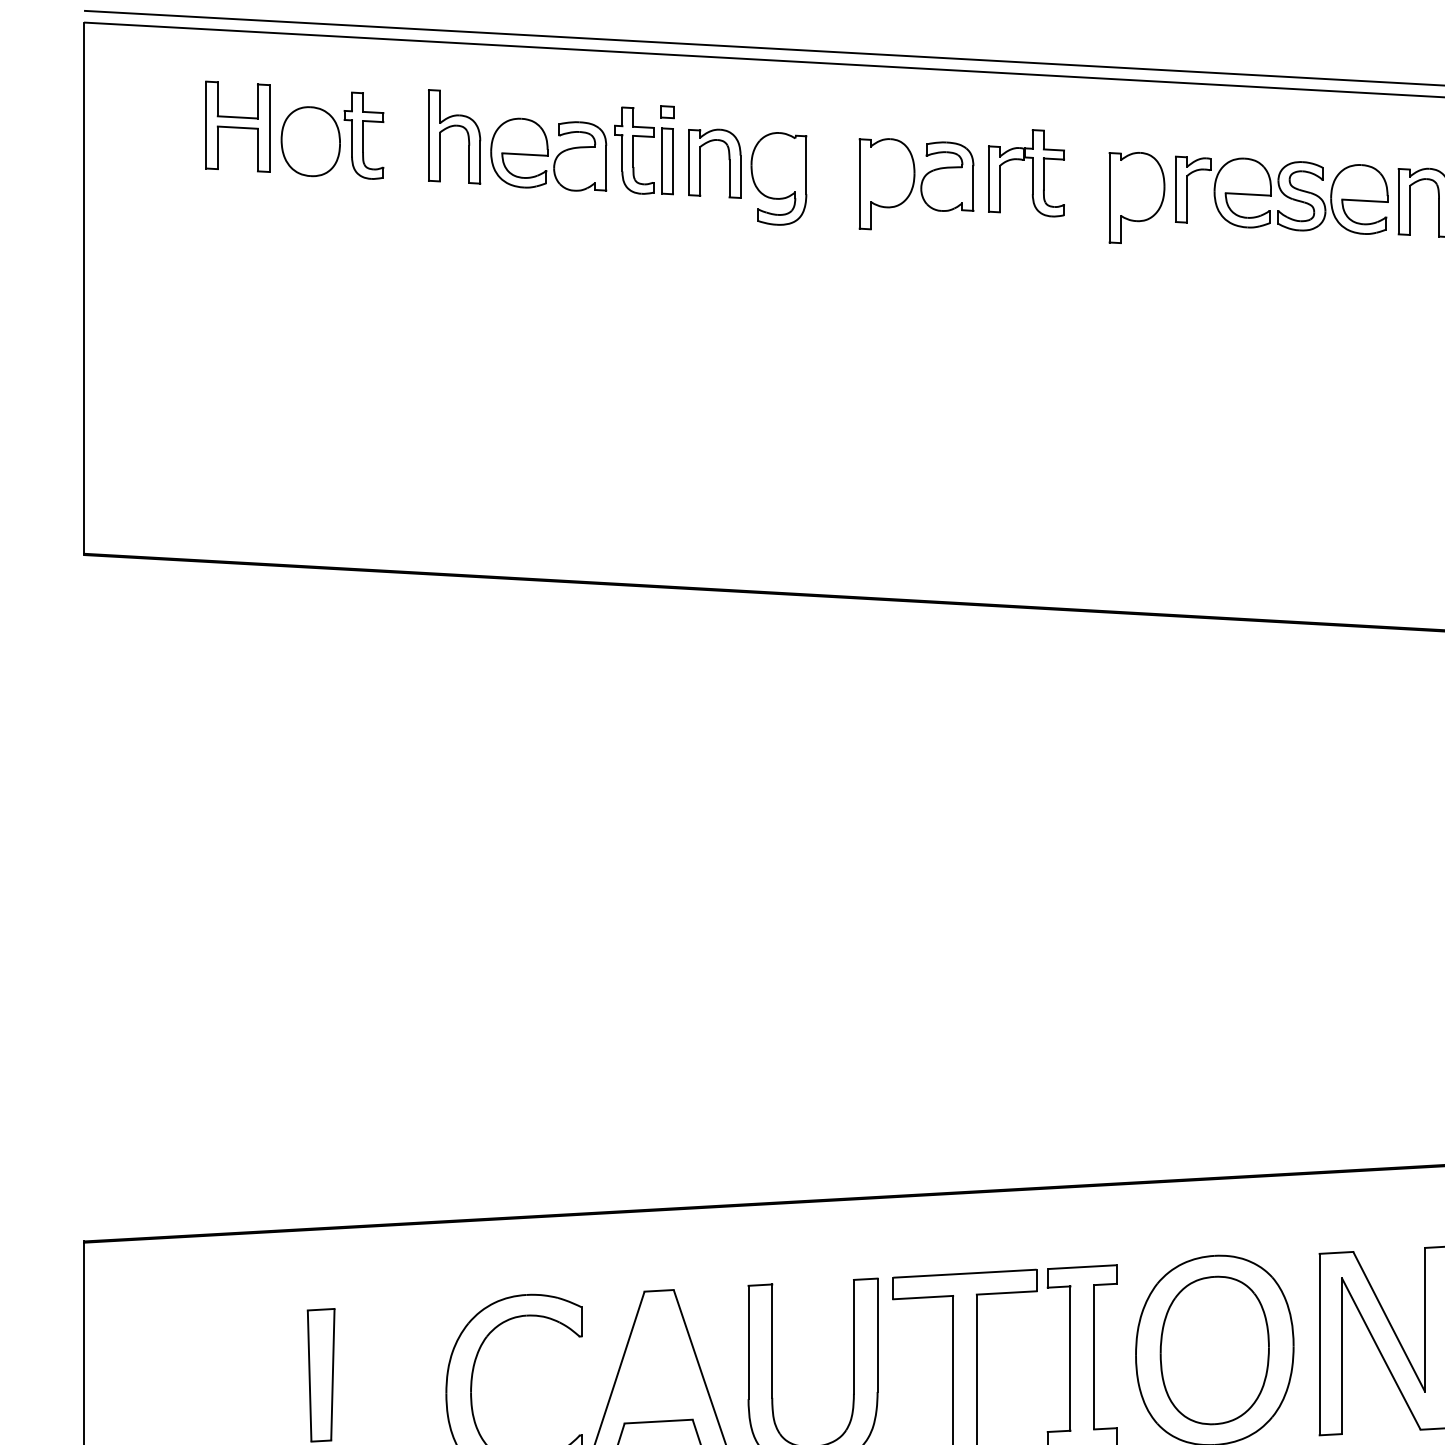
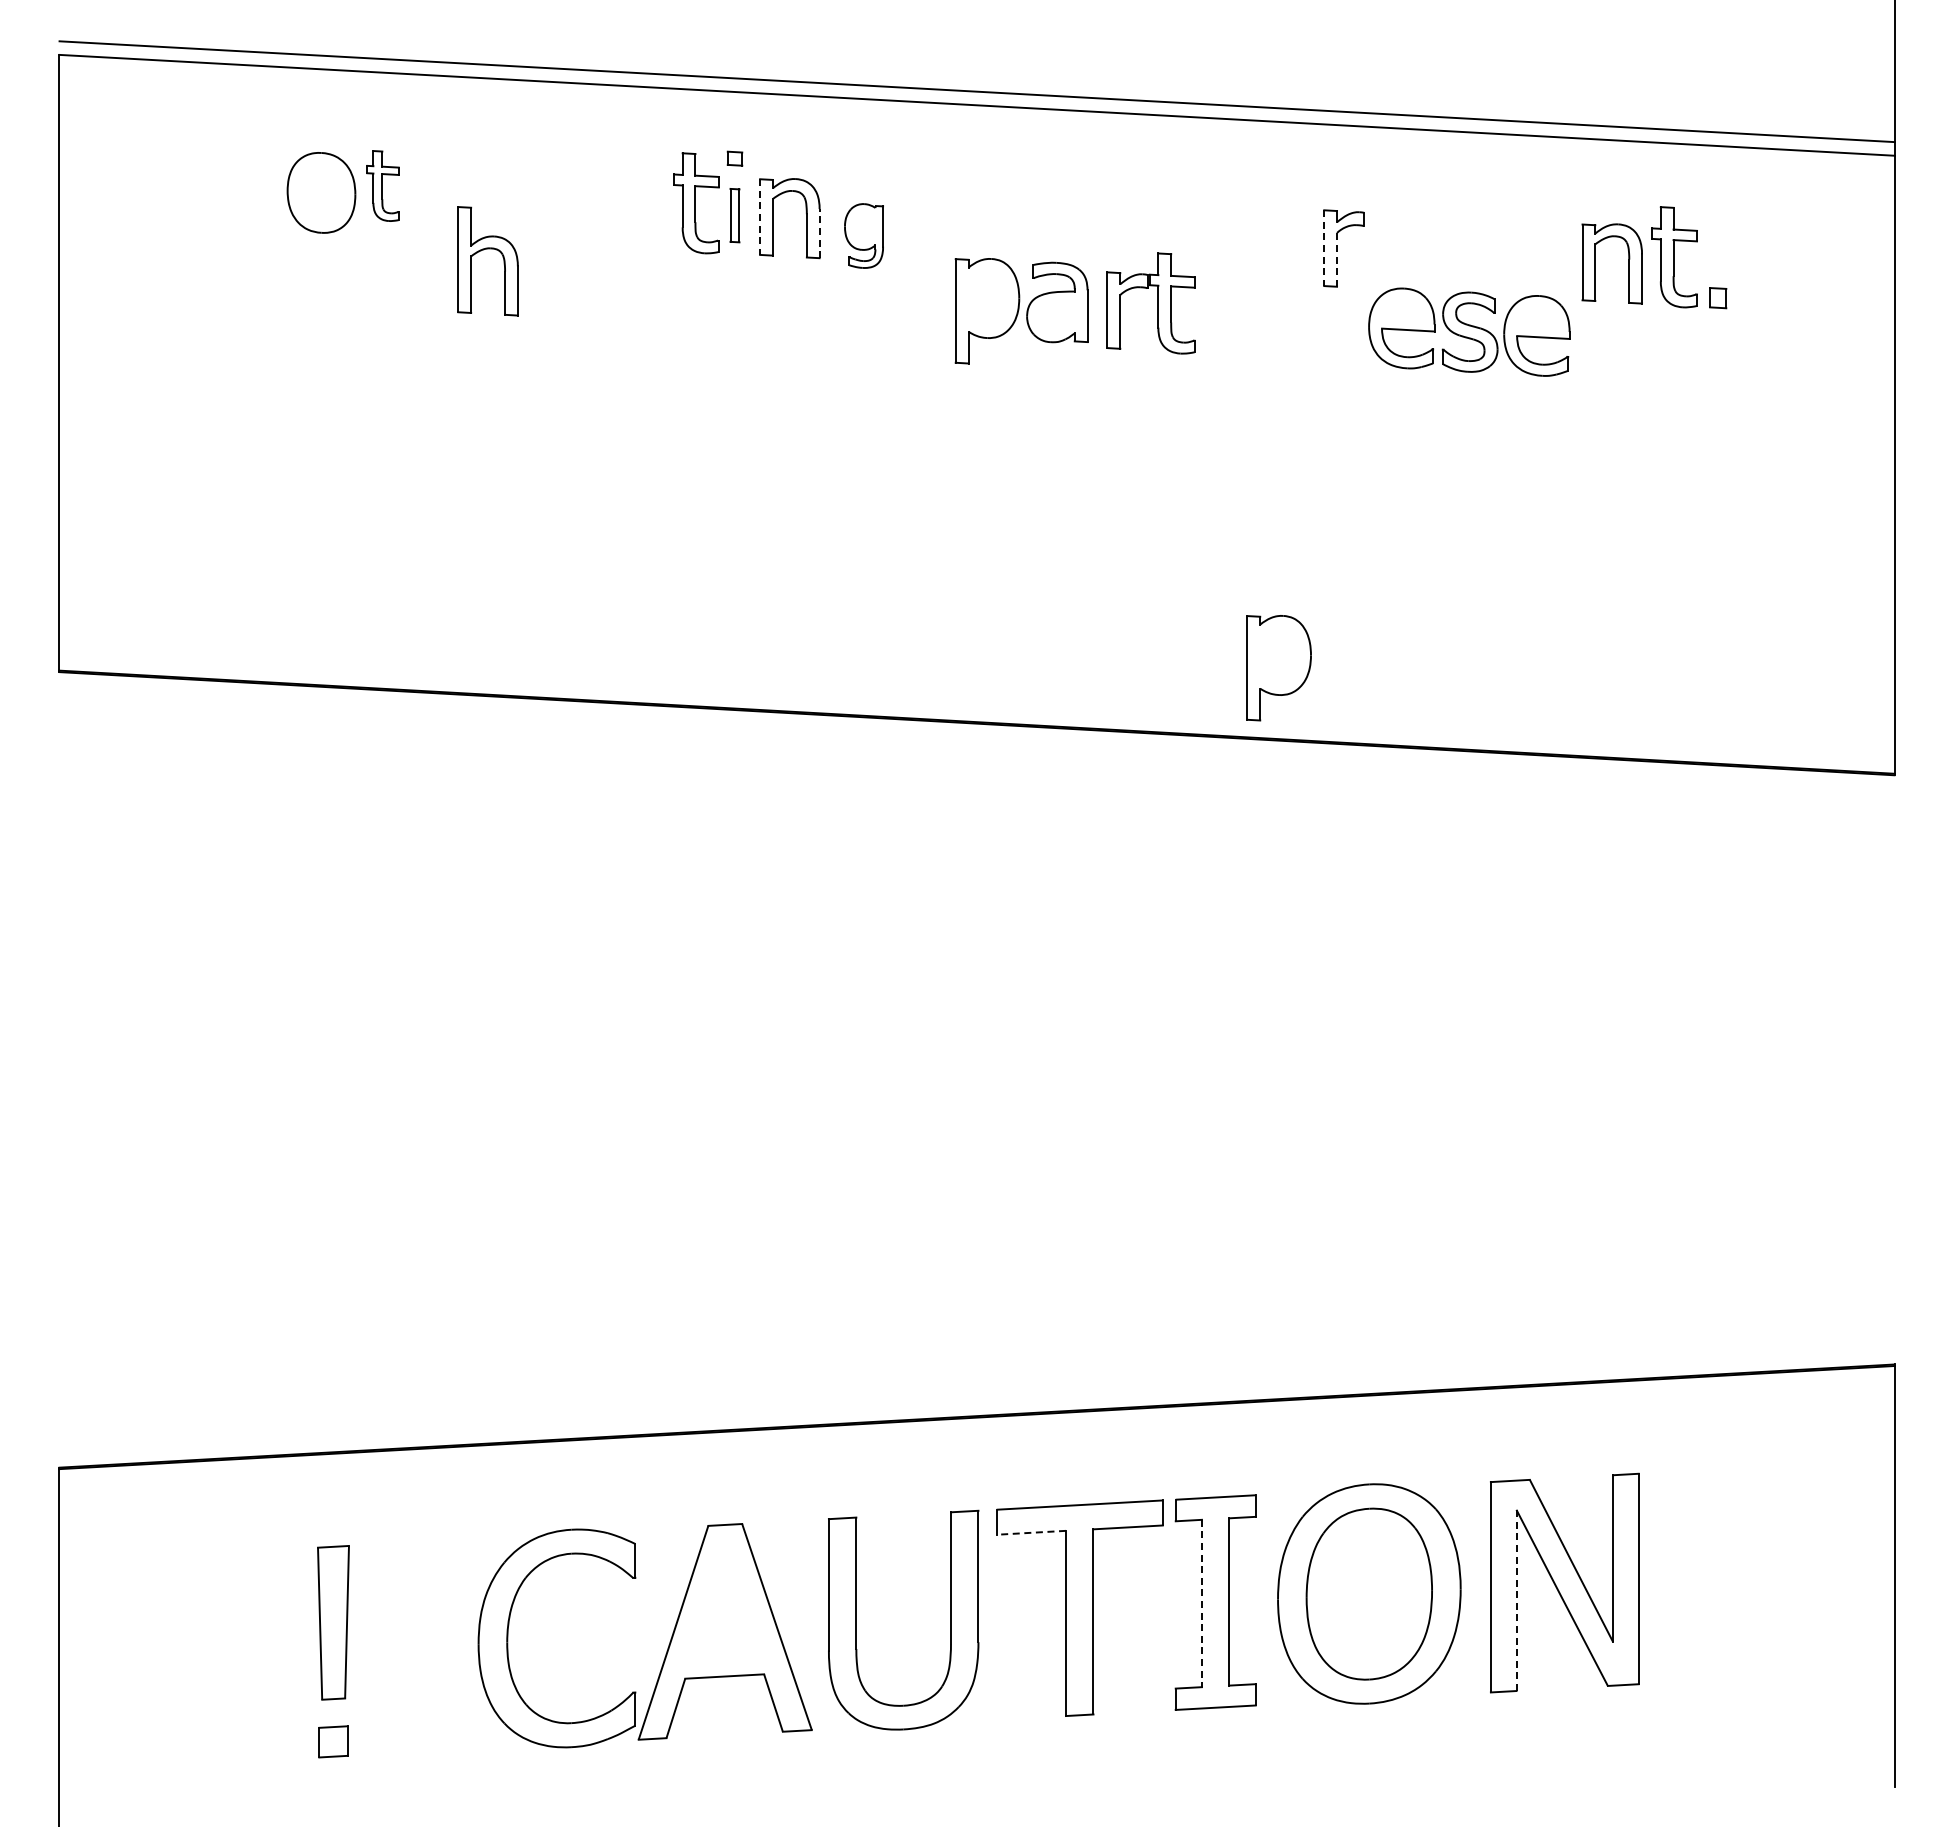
part: (237, 126) -> (236, 175), removed
part: (448, 128) -> (481, 251), moved
part: (363, 135) -> (382, 185), size x0.7
part: (548, 154) -> (596, 207), removed
part: (667, 161) -> (734, 215), size x0.7
line: (689, 162) -> (760, 217), solid -> dashed
part: (1032, 173) -> (1157, 303), moved
line: (740, 176) -> (819, 233), solid -> dashed
part: (778, 178) -> (863, 235), size x0.6
part: (916, 184) -> (1021, 311), moved
line: (1176, 189) -> (1324, 248), solid -> dashed
part: (1301, 195) -> (1469, 331), moved
part: (1136, 198) -> (1278, 668), moved
line: (1187, 199) -> (1337, 259), solid -> dashed
line: (923, 1297) -> (1031, 1532), solid -> dashed
line: (1341, 1356) -> (1516, 1600), solid -> dashed
line: (1070, 1358) -> (1201, 1603), solid -> dashed

